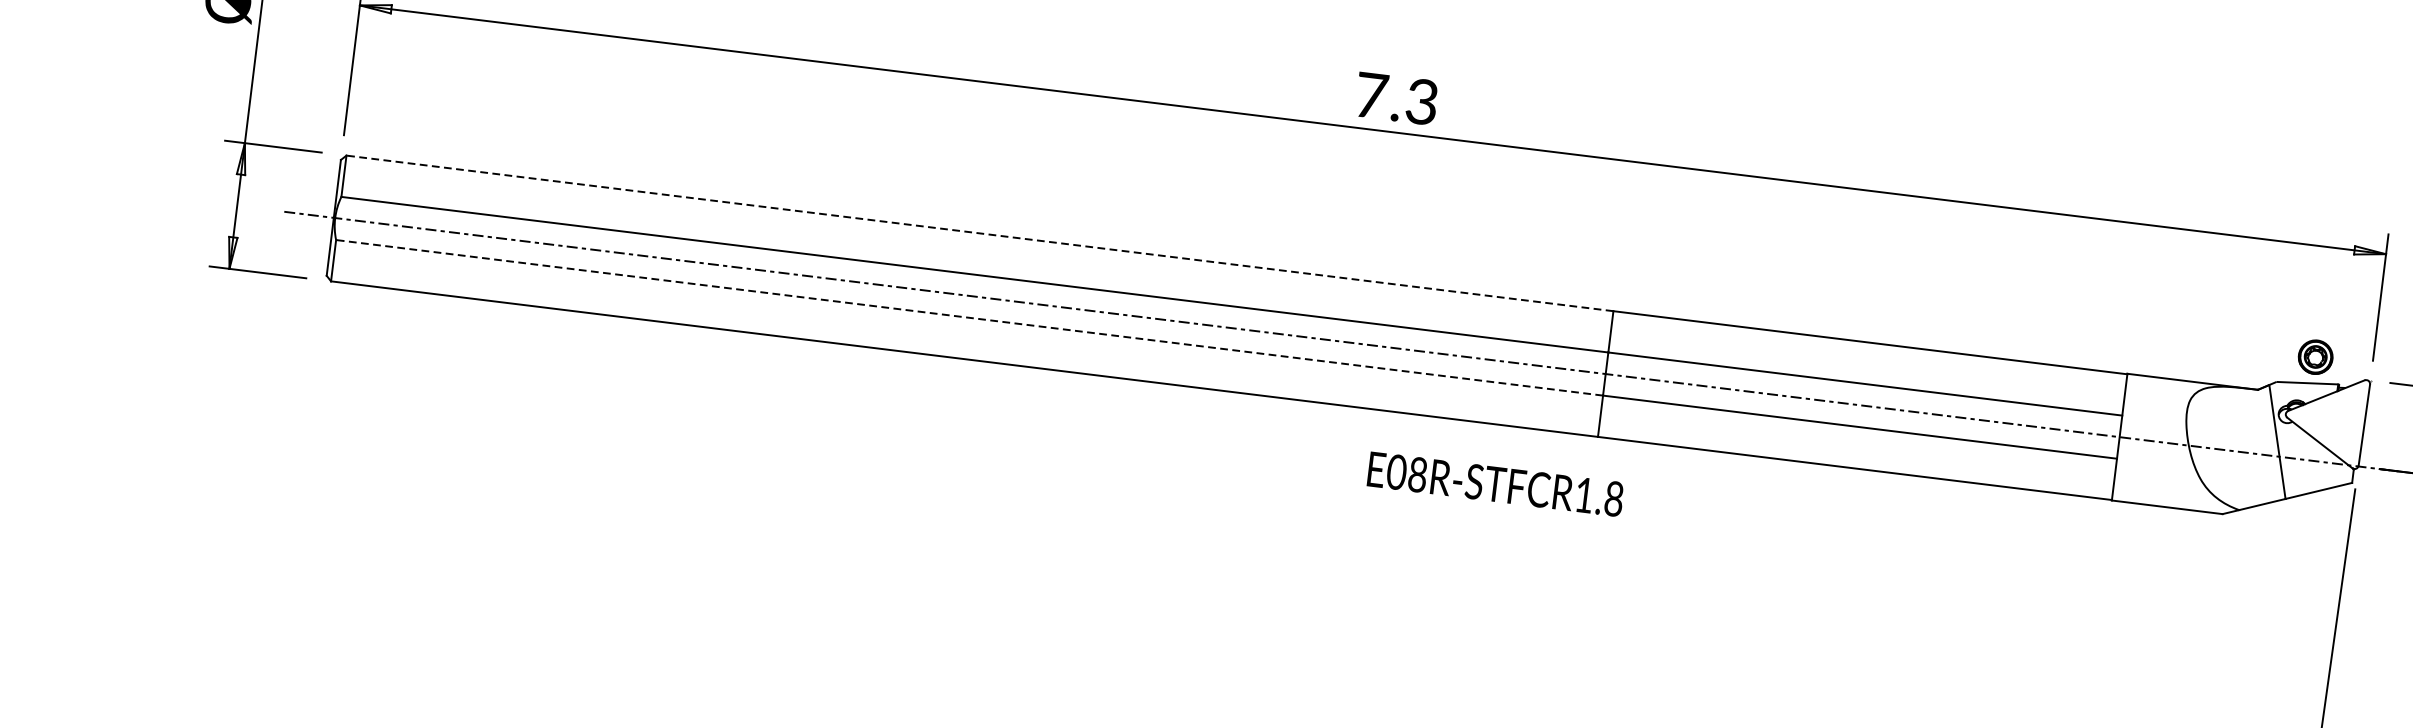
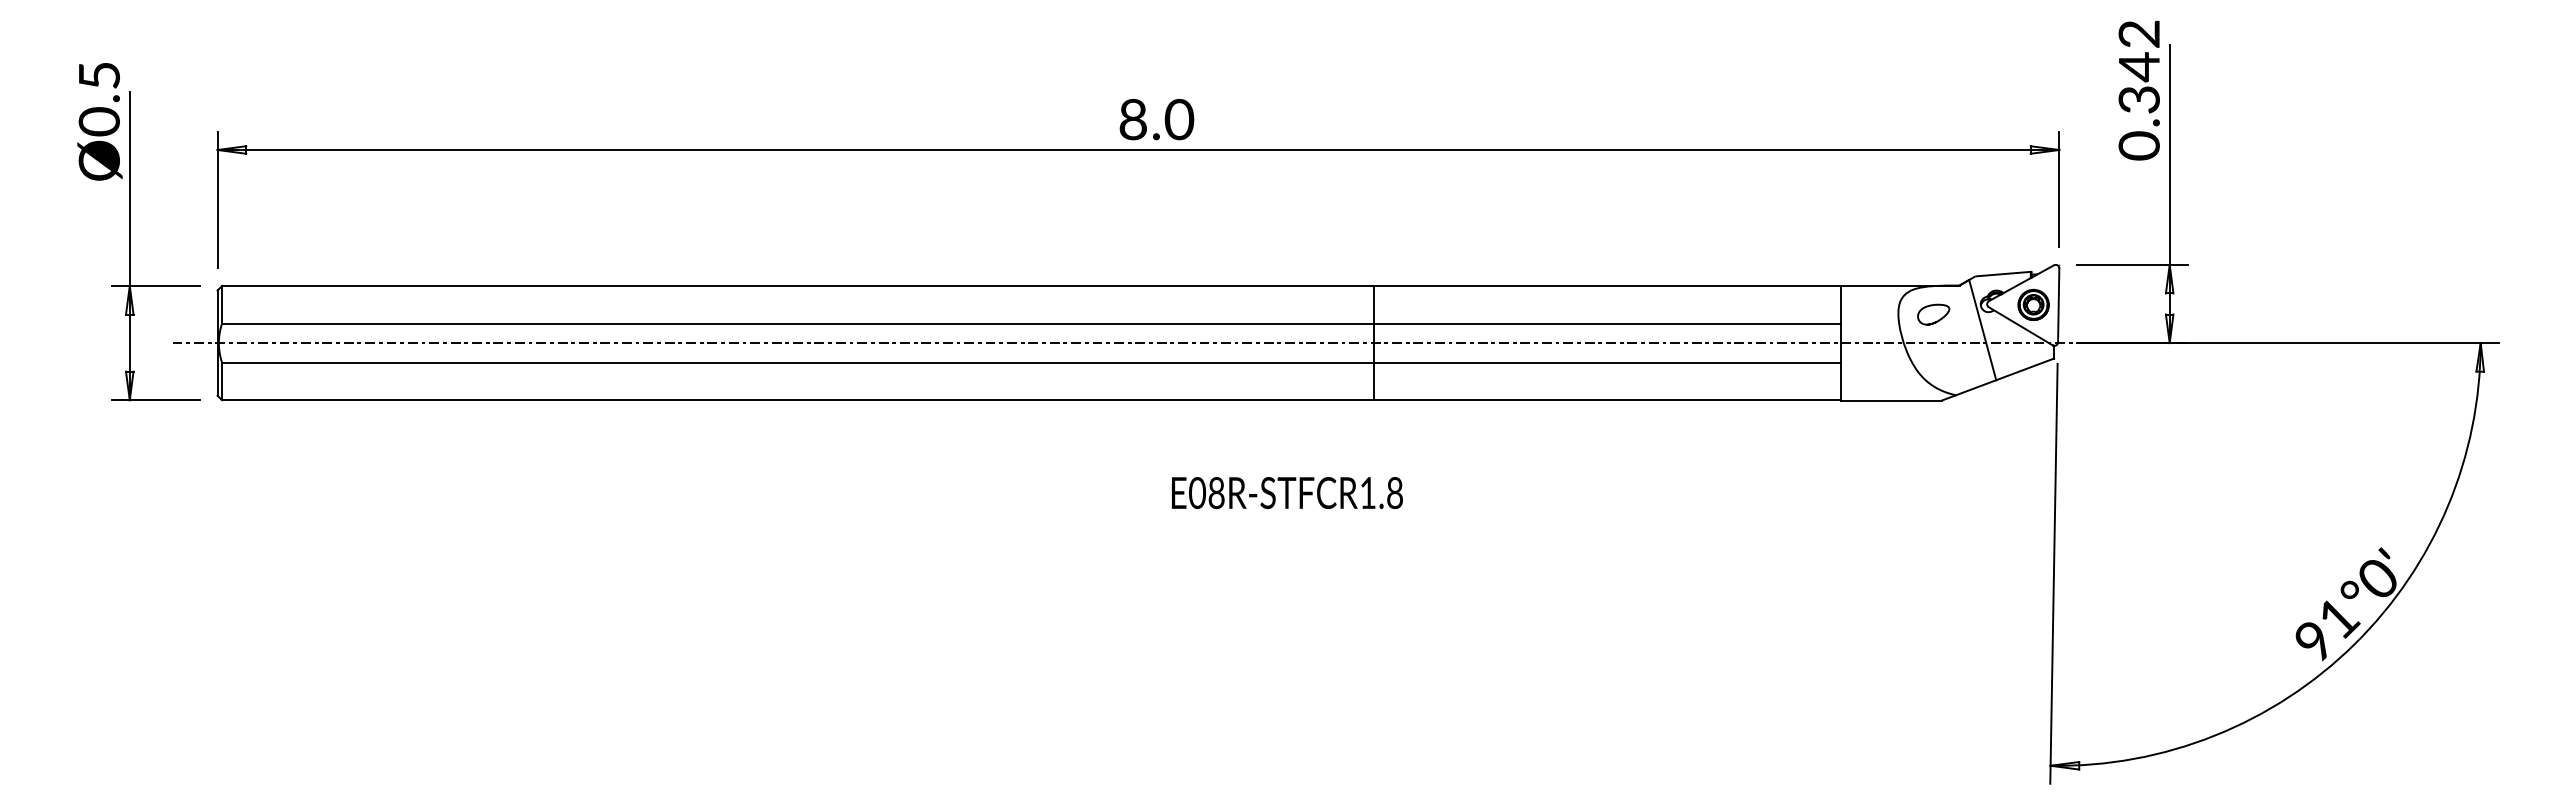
text: (1396, 98) -> (1156, 119), 7.3 -> 8.0
line: (979, 232) -> (797, 285), dashed -> solid
line: (969, 317) -> (797, 362), dashed -> solid
part: (2315, 356) -> (2033, 304), moved
curve: (2227, 425) -> (1936, 320), added
text: (1495, 484) -> (1287, 493), moved

